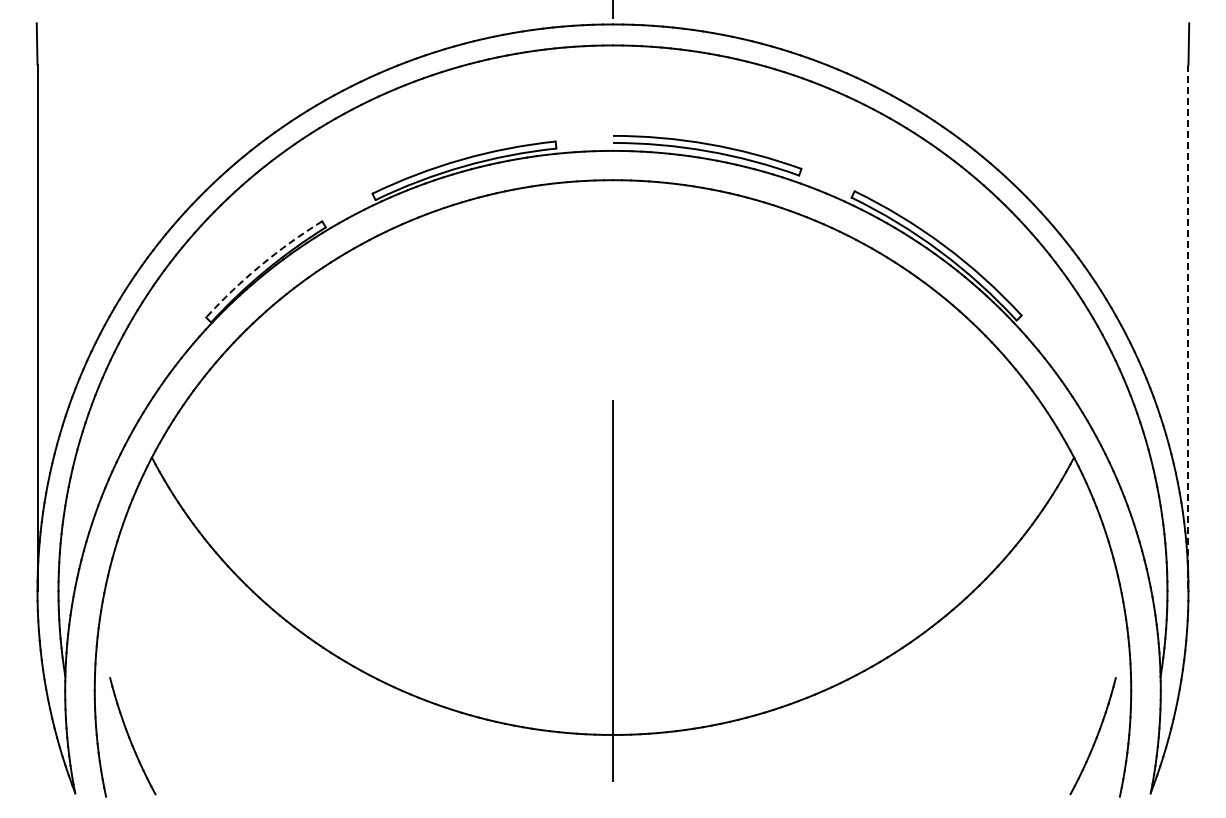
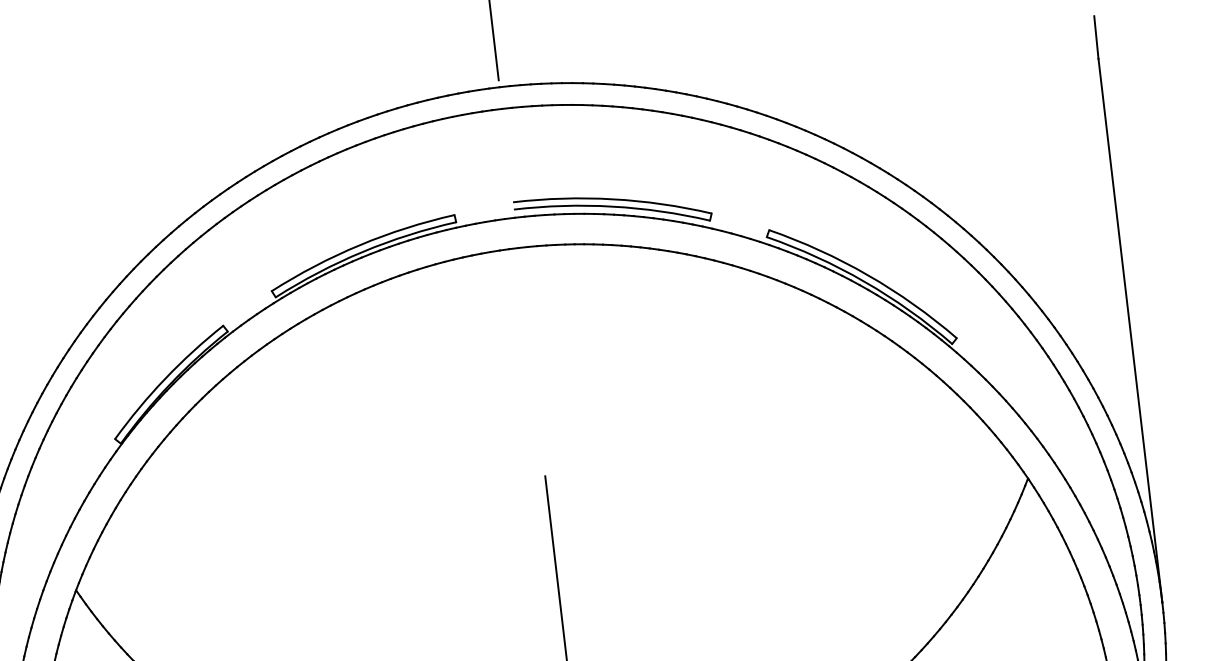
arc: (260, 265) -> (164, 378), dashed -> solid
line: (1188, 328) -> (1130, 331), dashed -> solid

